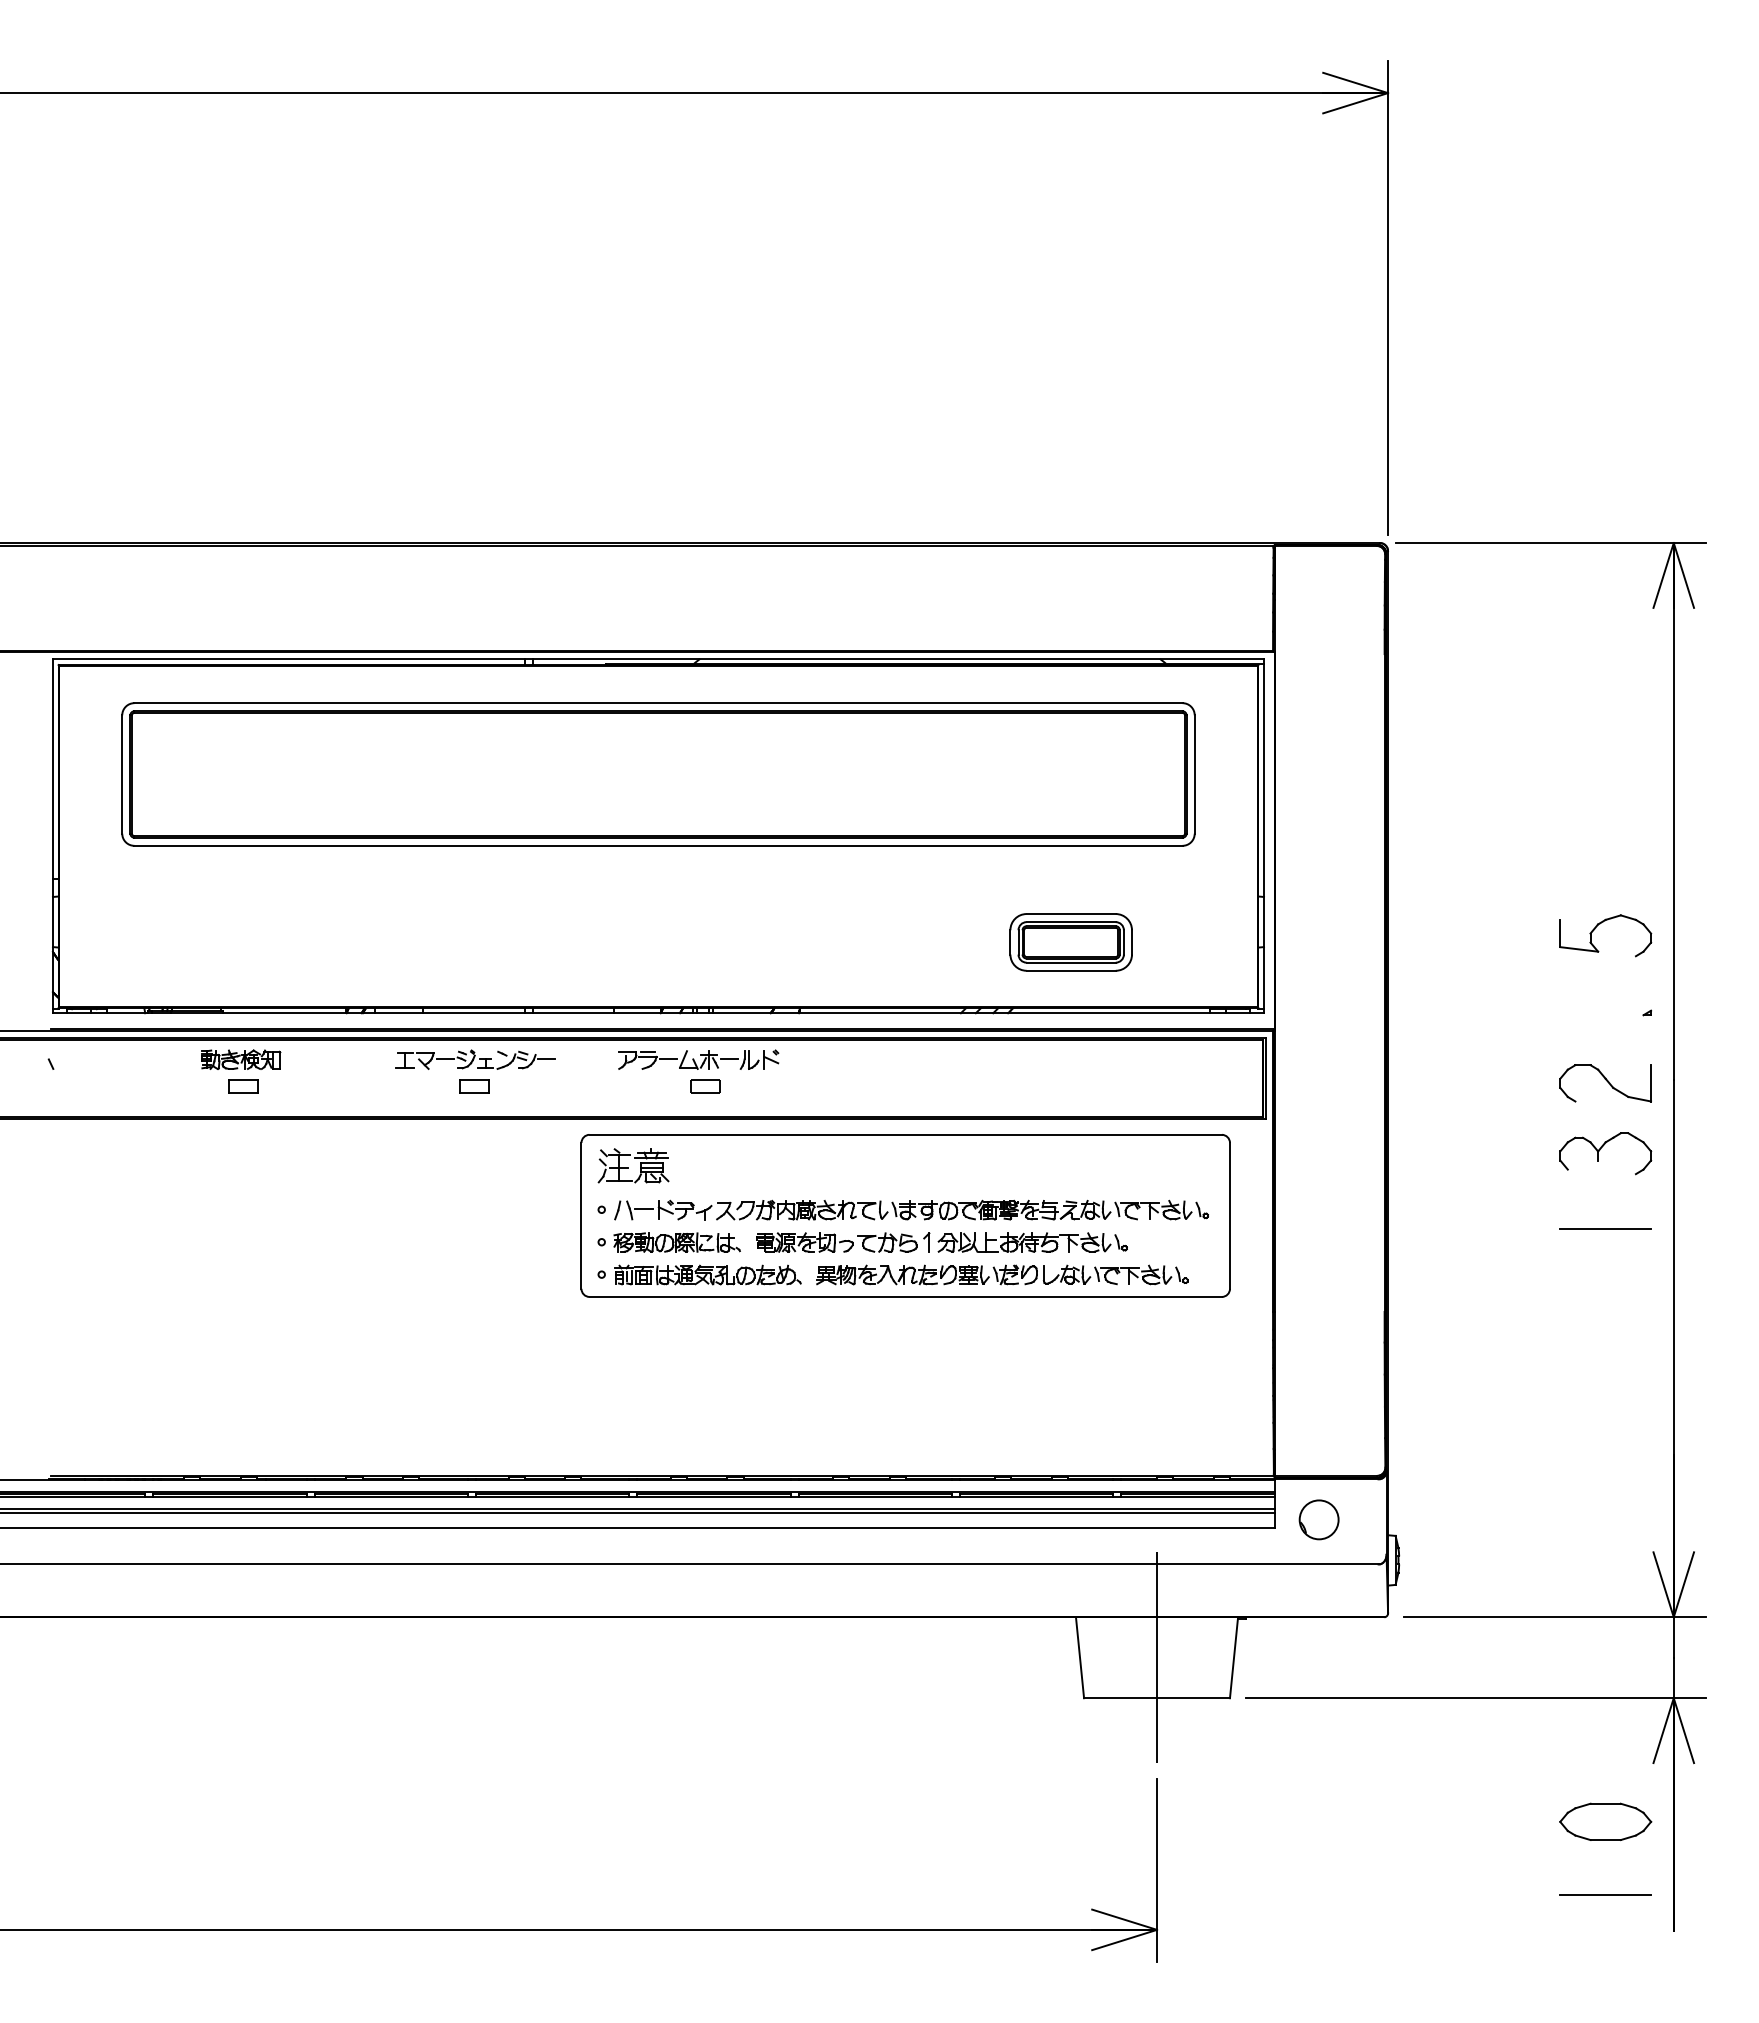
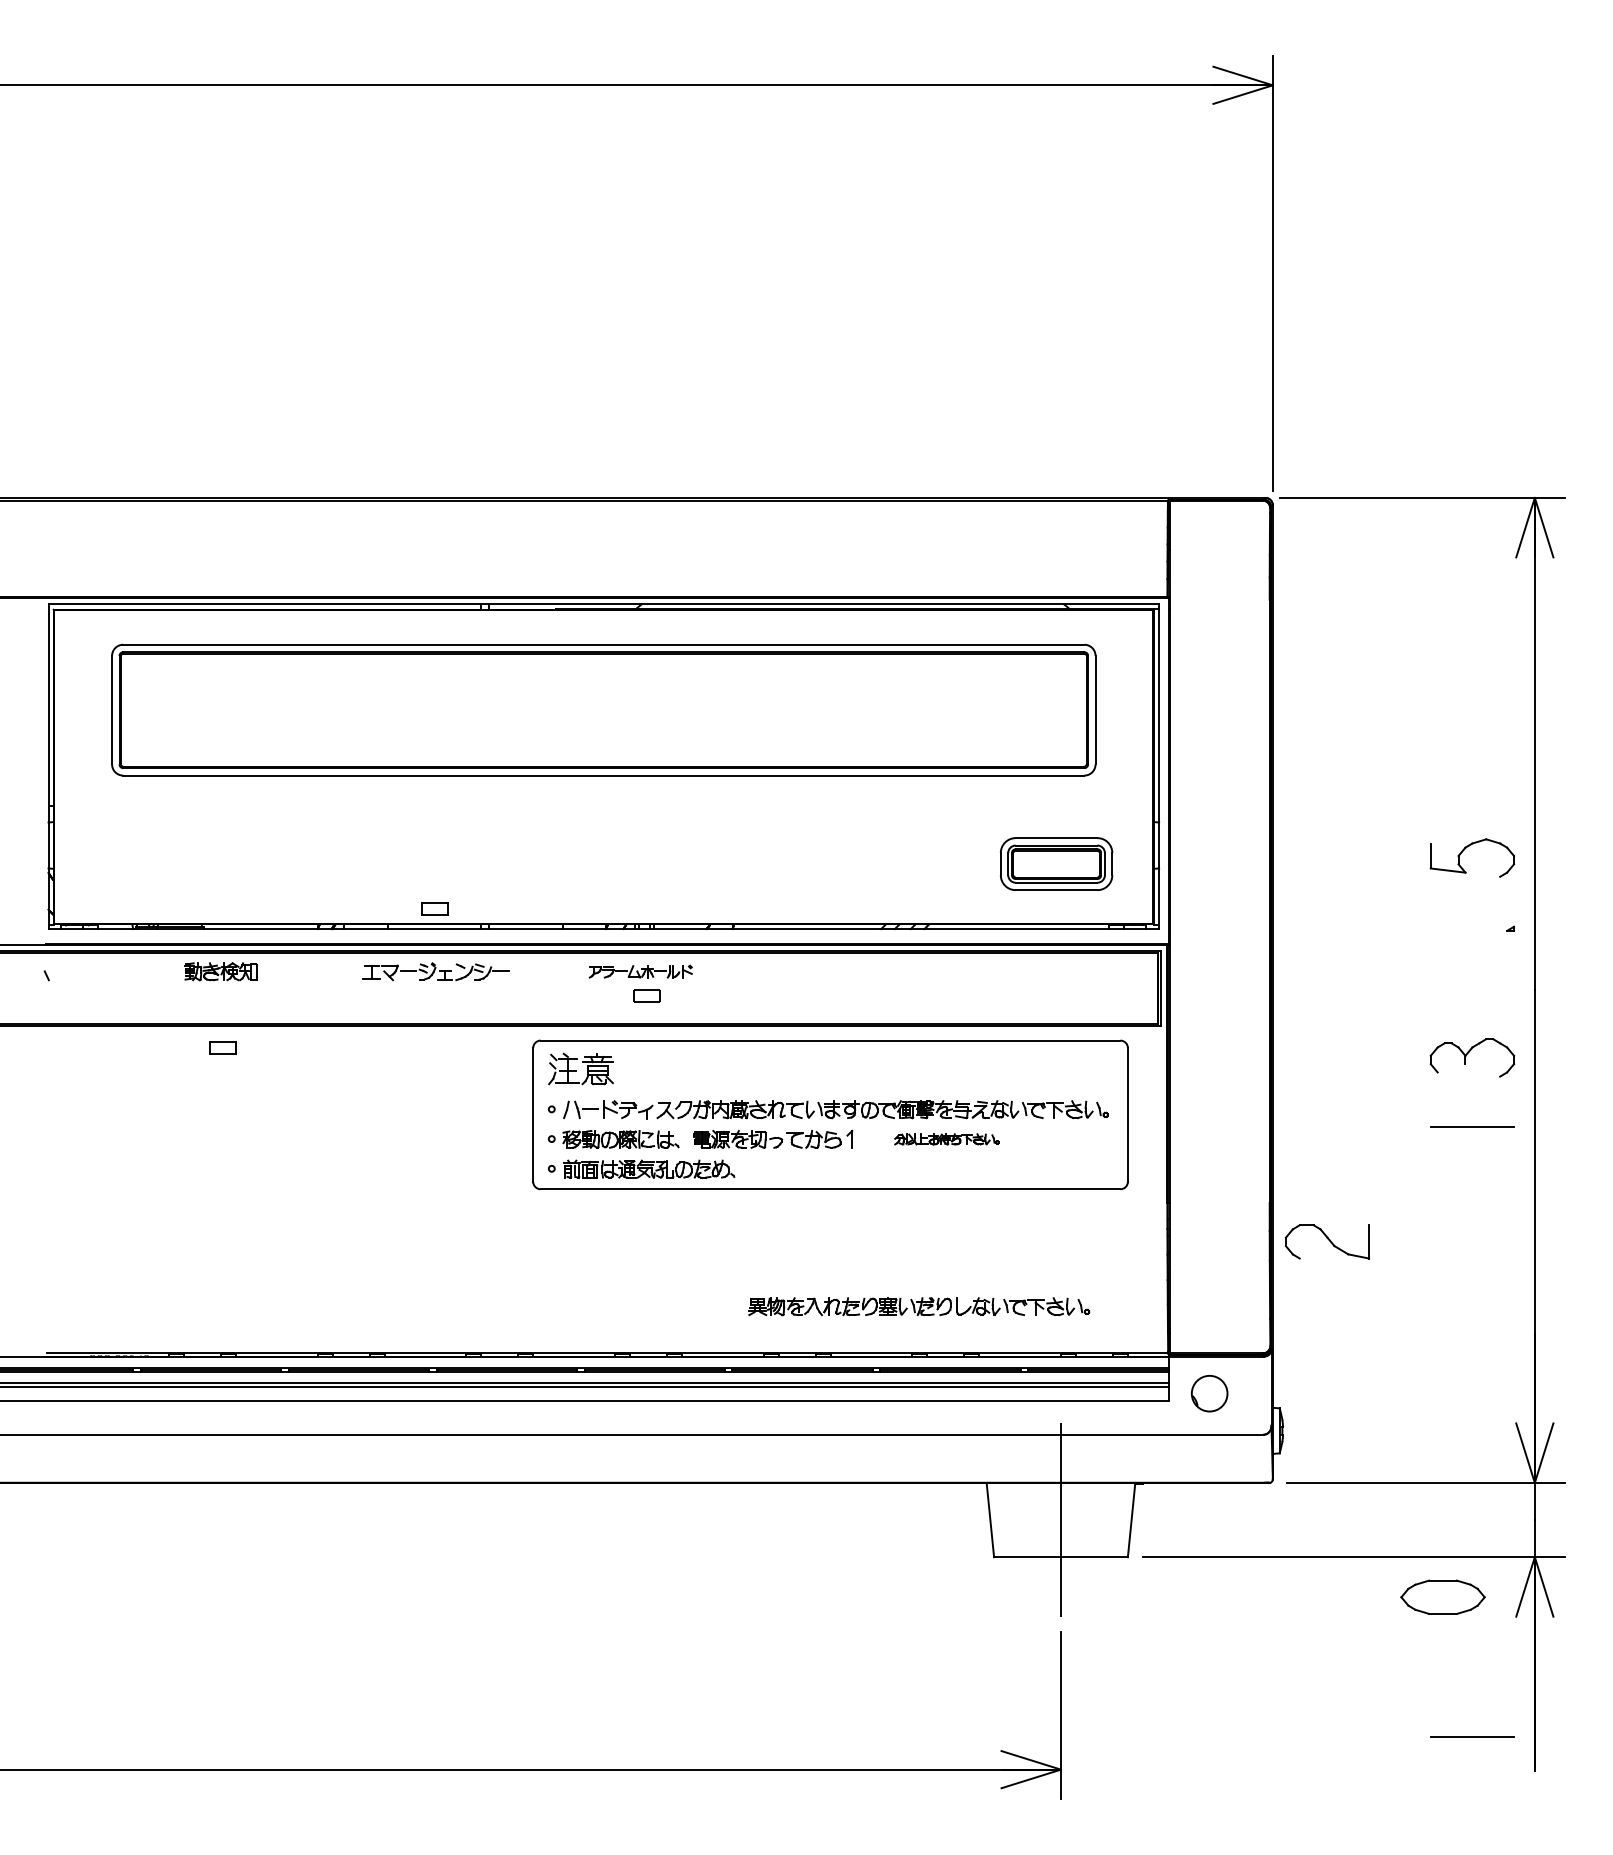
part: (1070, 942) -> (1055, 864), moved
part: (698, 1059) -> (640, 971), size x0.7
part: (1605, 1083) -> (1327, 1242), moved
part: (243, 1086) -> (223, 1048), moved
part: (474, 1086) -> (435, 909), moved
part: (1032, 1242) -> (946, 1139), size x0.6
part: (1002, 1274) -> (919, 1306), moved
part: (1605, 1821) -> (1442, 1596), moved

